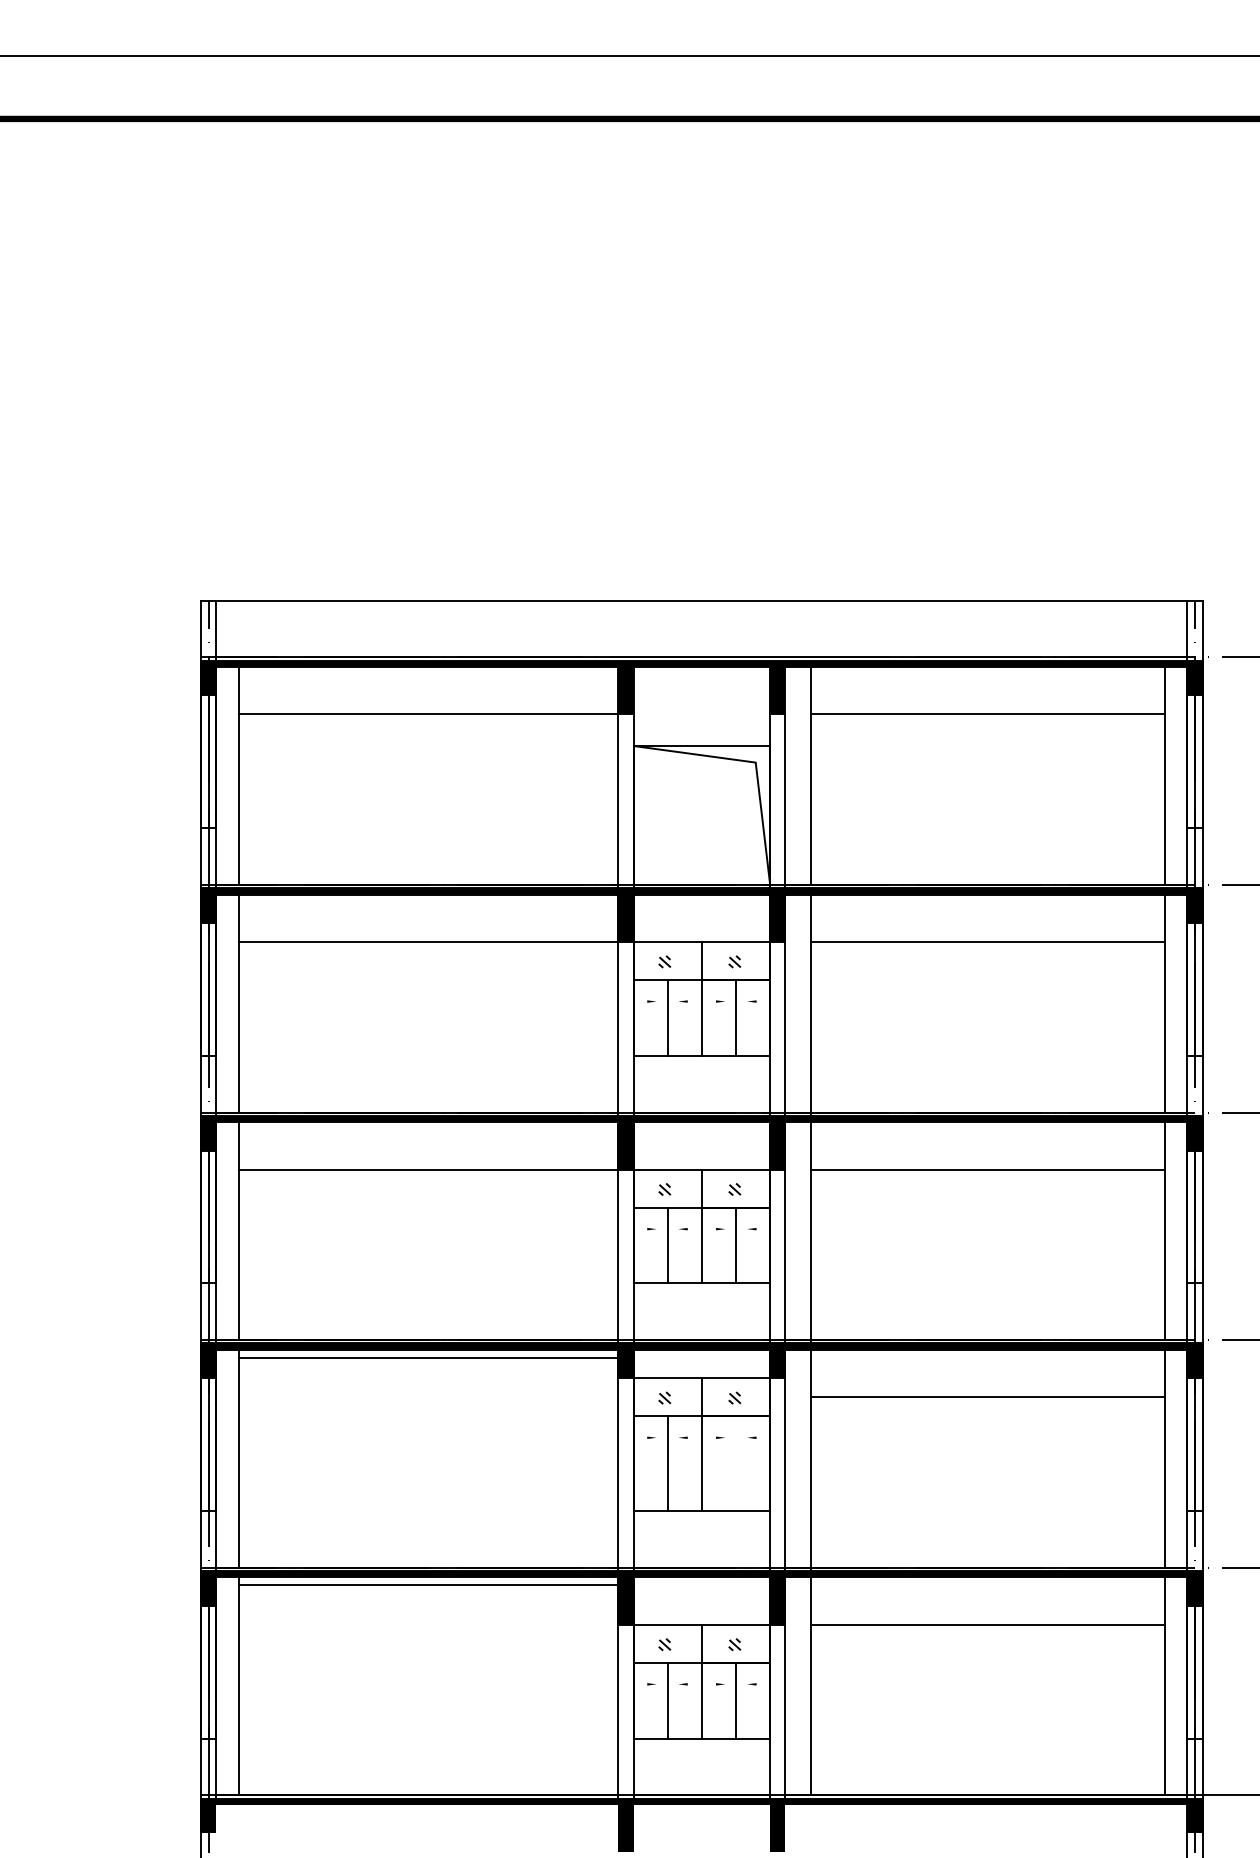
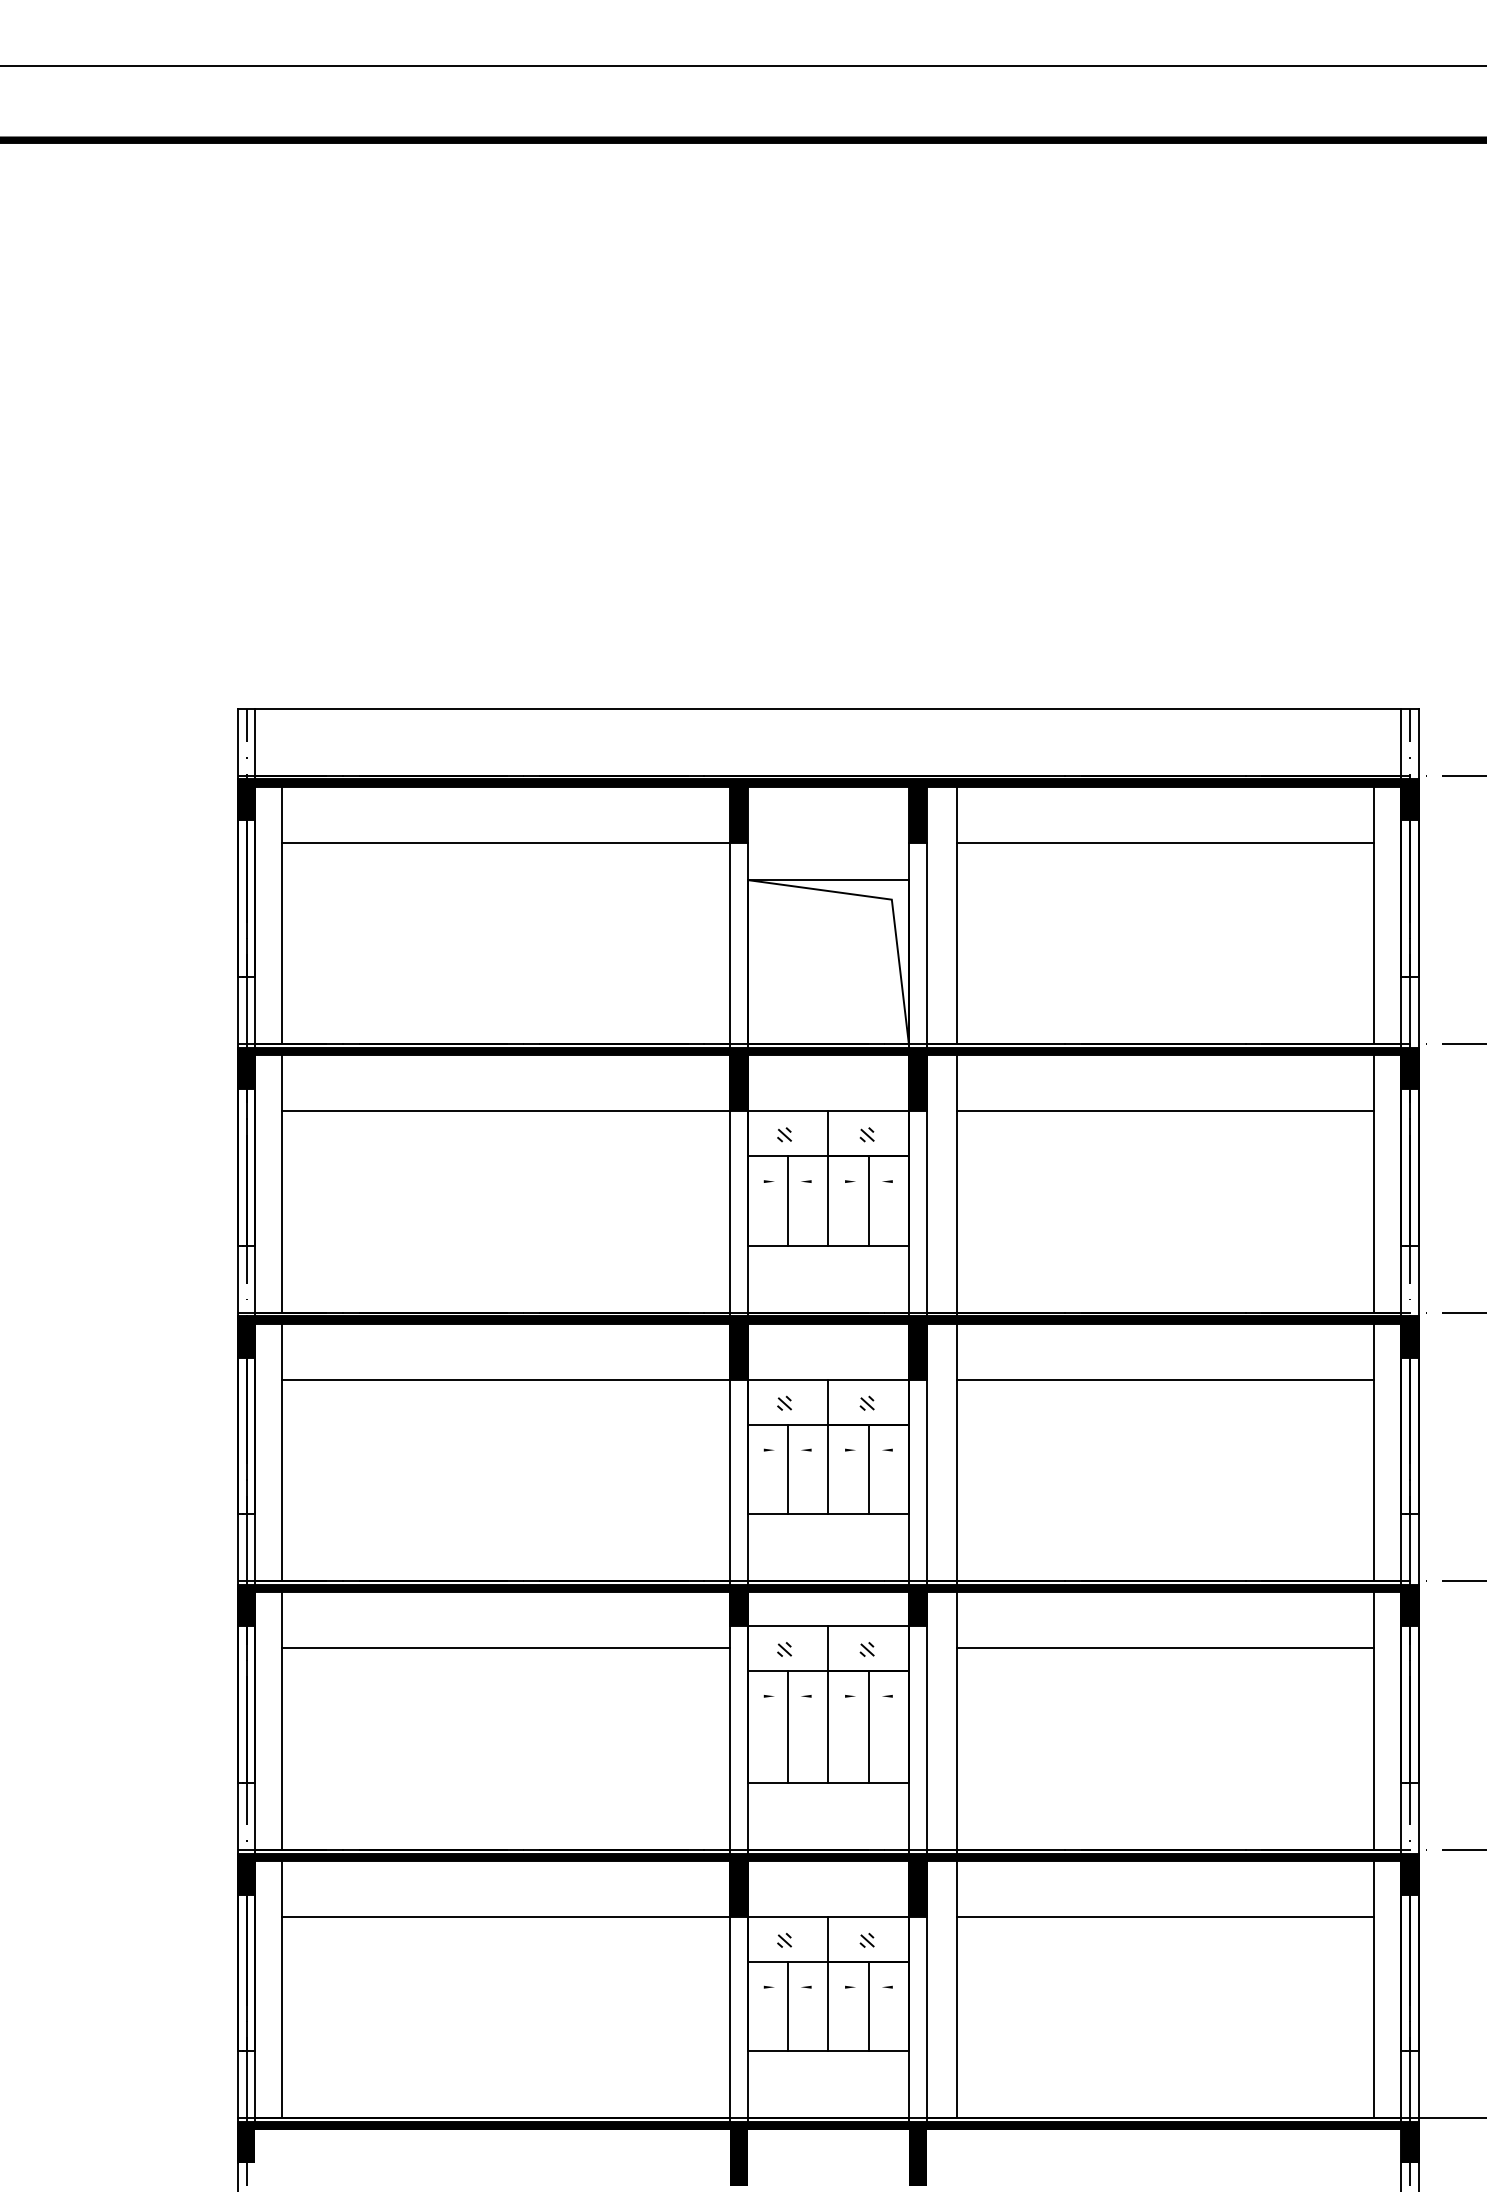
line: (428, 1358) -> (505, 1648), moved
line: (736, 1463) -> (869, 1726), added
line: (428, 1584) -> (505, 1916), moved

